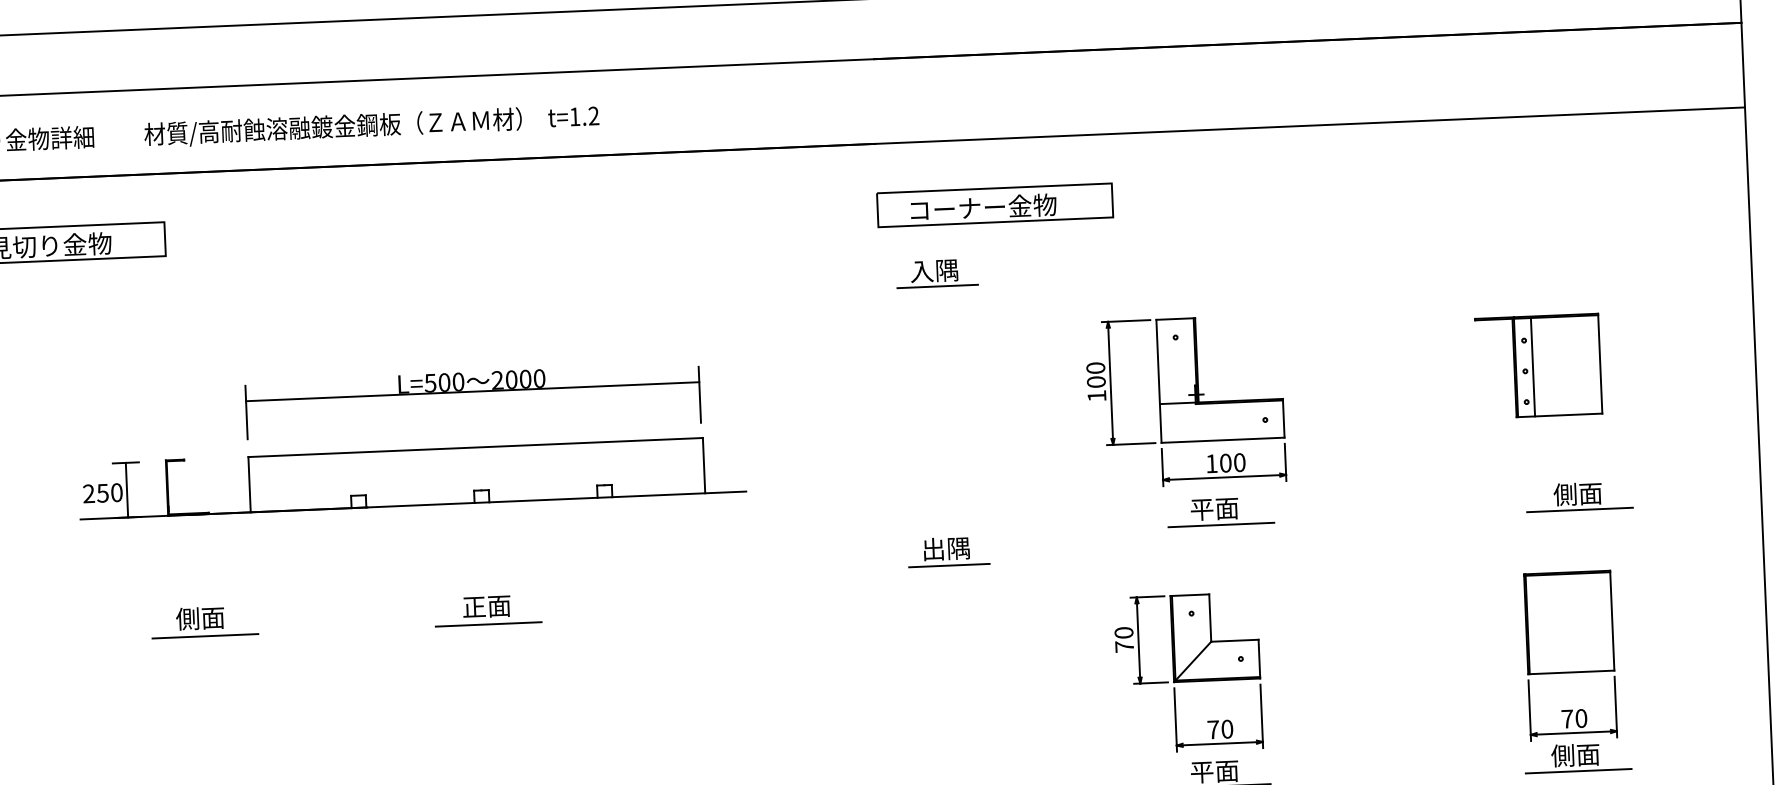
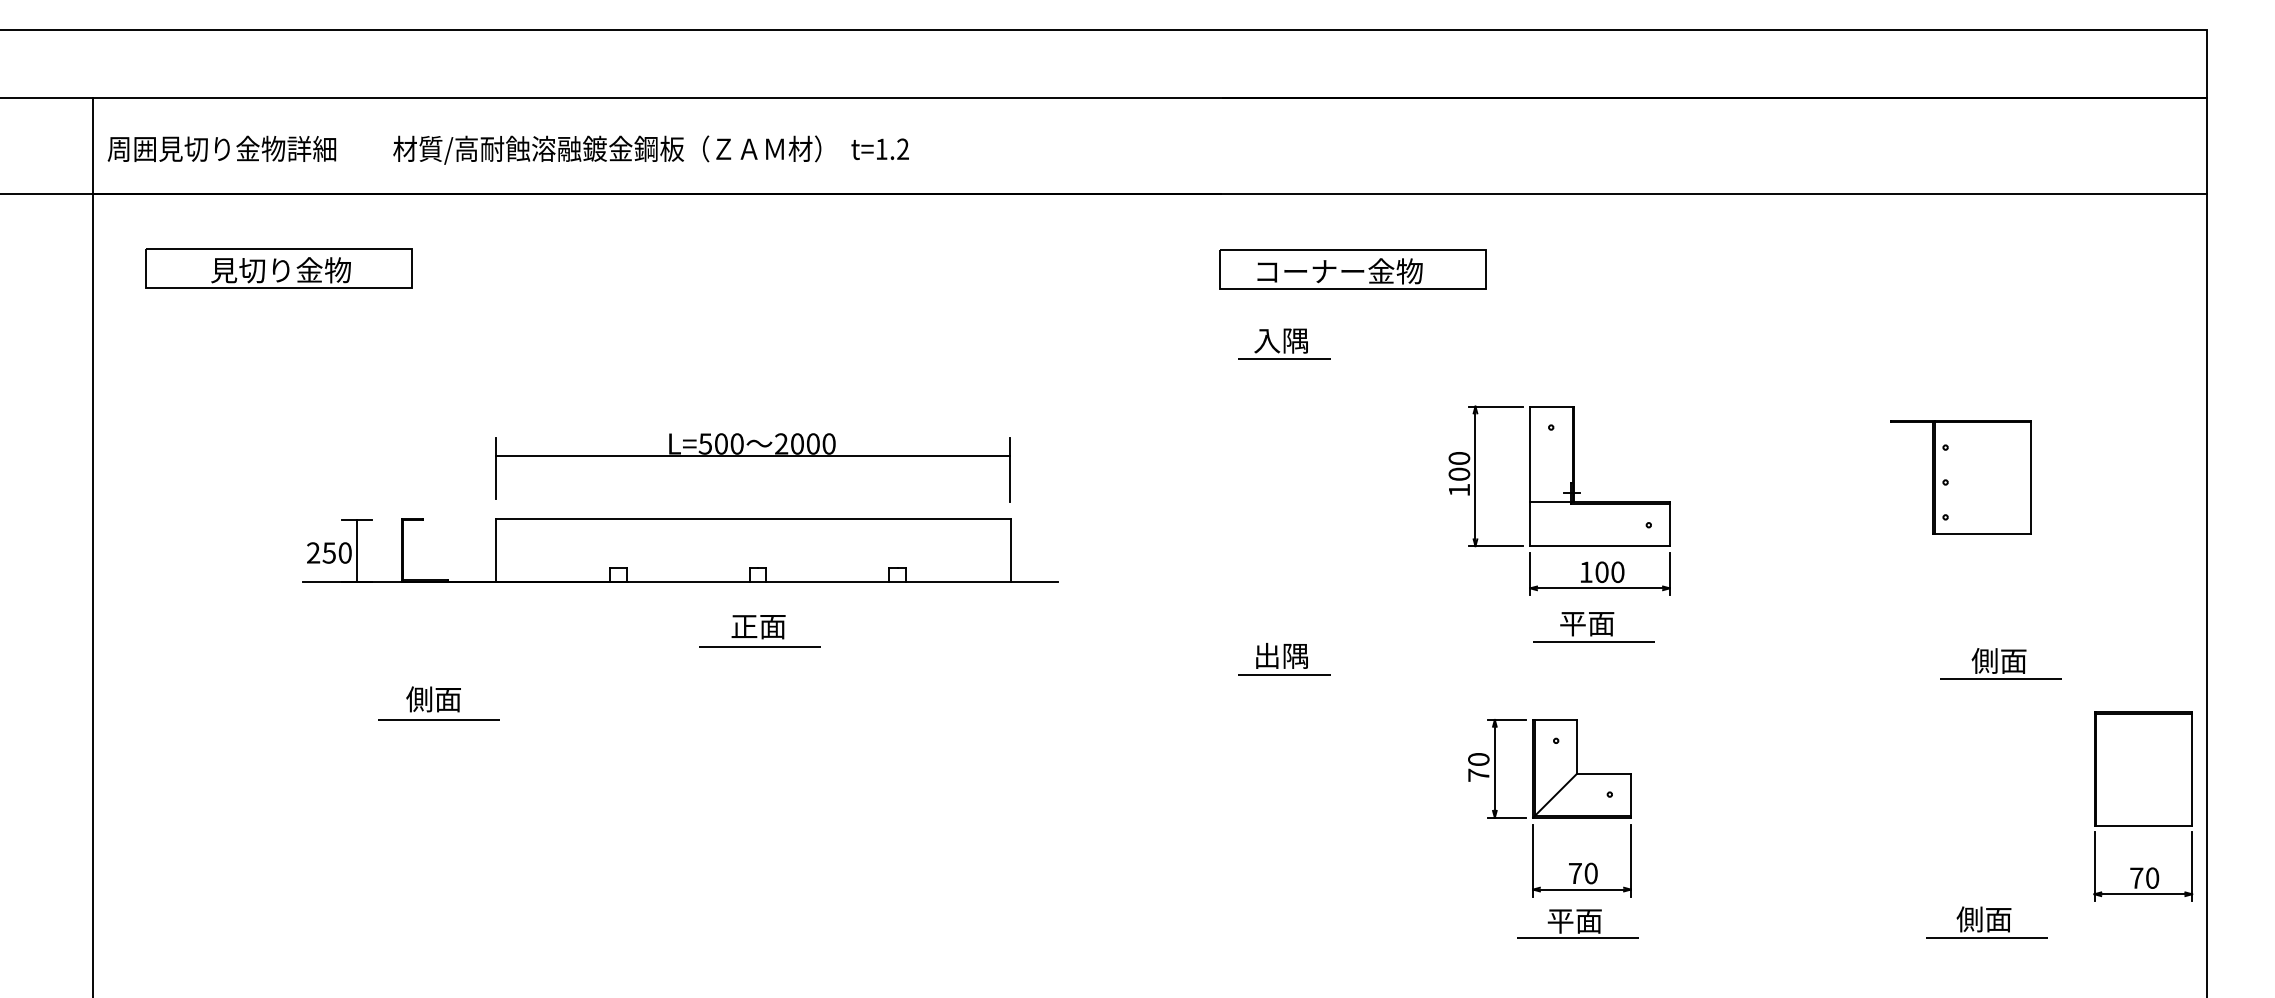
line: (1533, 366) -> (1954, 477), removed
part: (1579, 496) -> (2000, 663), moved
part: (487, 610) -> (759, 631), moved
part: (1570, 655) -> (2143, 806), moved

